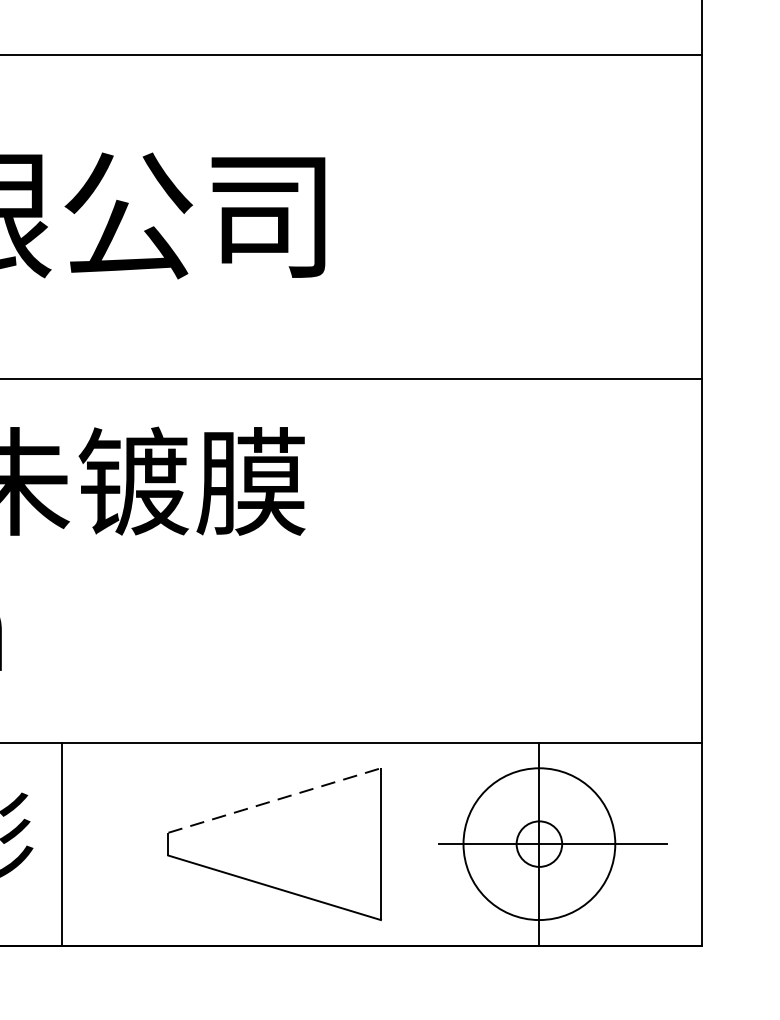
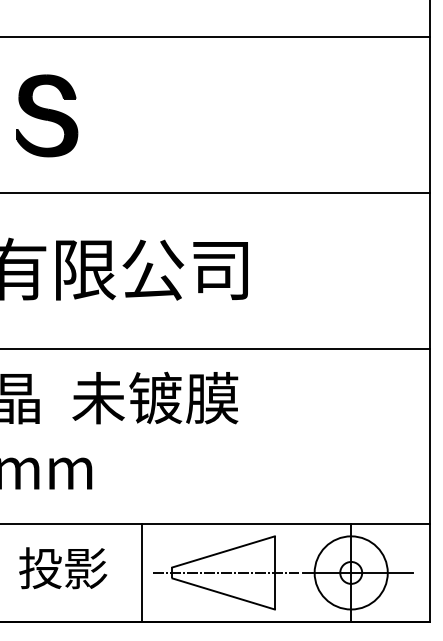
line: (274, 799) -> (223, 551), dashed -> solid
line: (62, 843) -> (142, 572), moved
line: (280, 843) -> (226, 572), added

